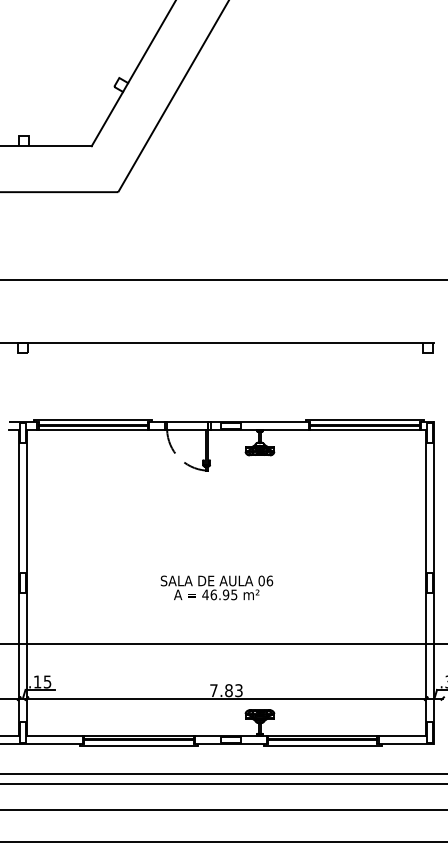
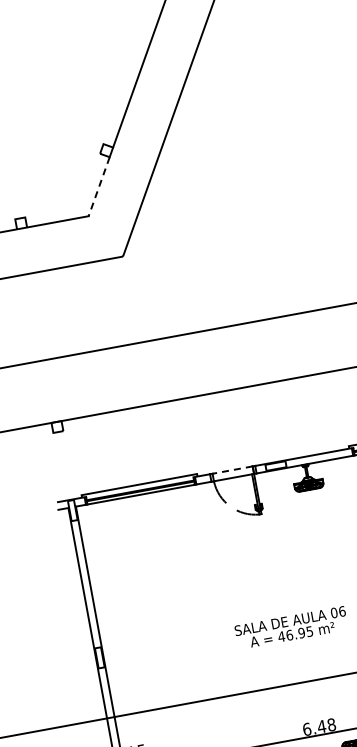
line: (107, 119) -> (99, 187), solid -> dashed
line: (187, 422) -> (232, 470), solid -> dashed
text: (226, 690) -> (319, 726), 7.83 -> 6.48

